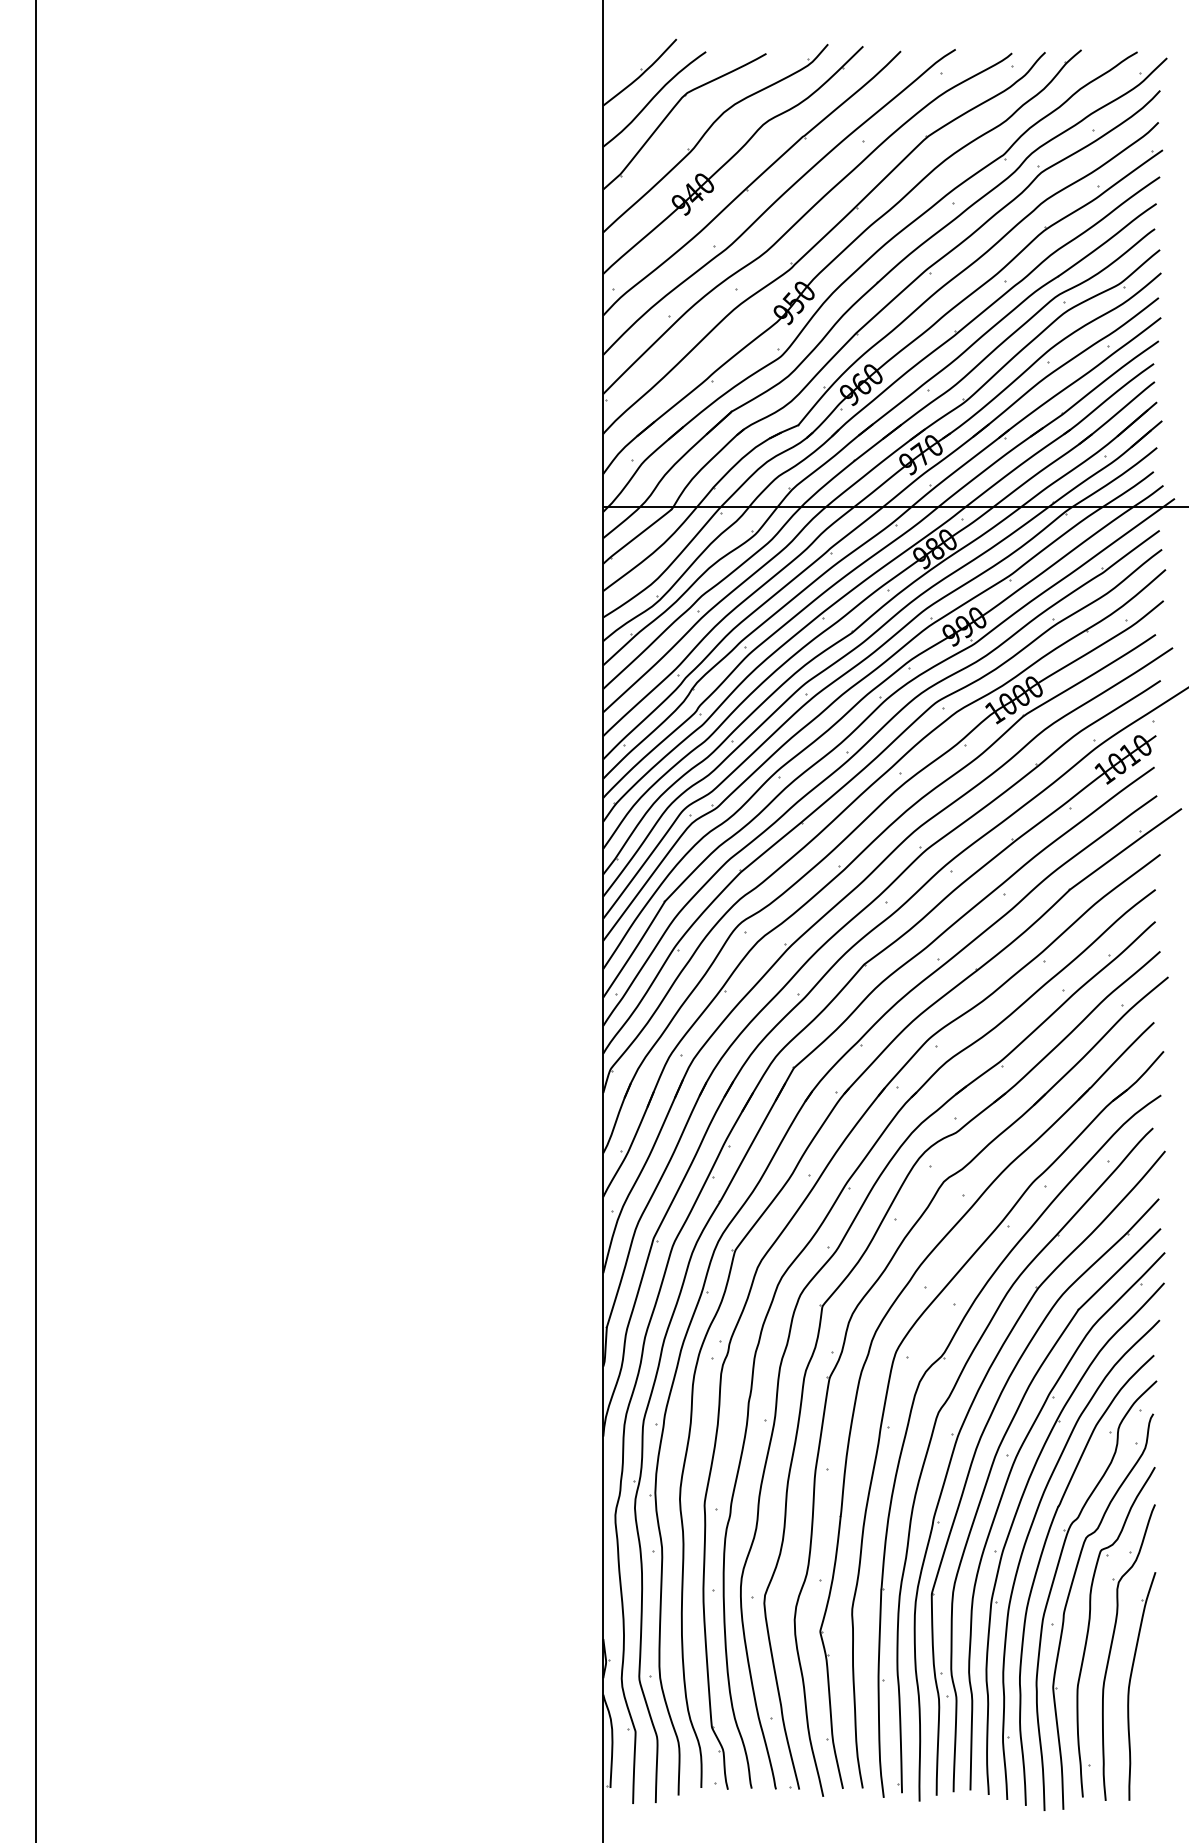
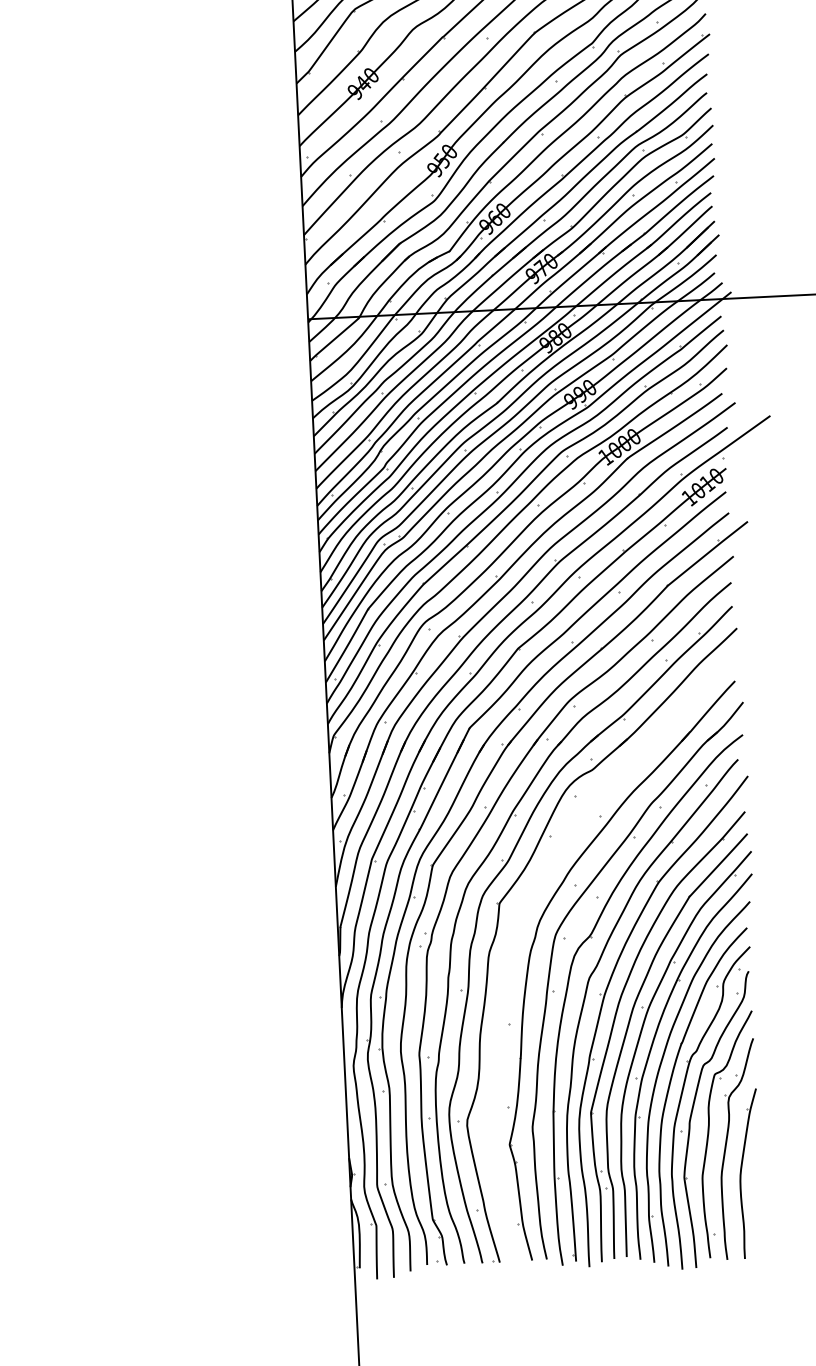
part: (843, 1350) -> (516, 935), removed

